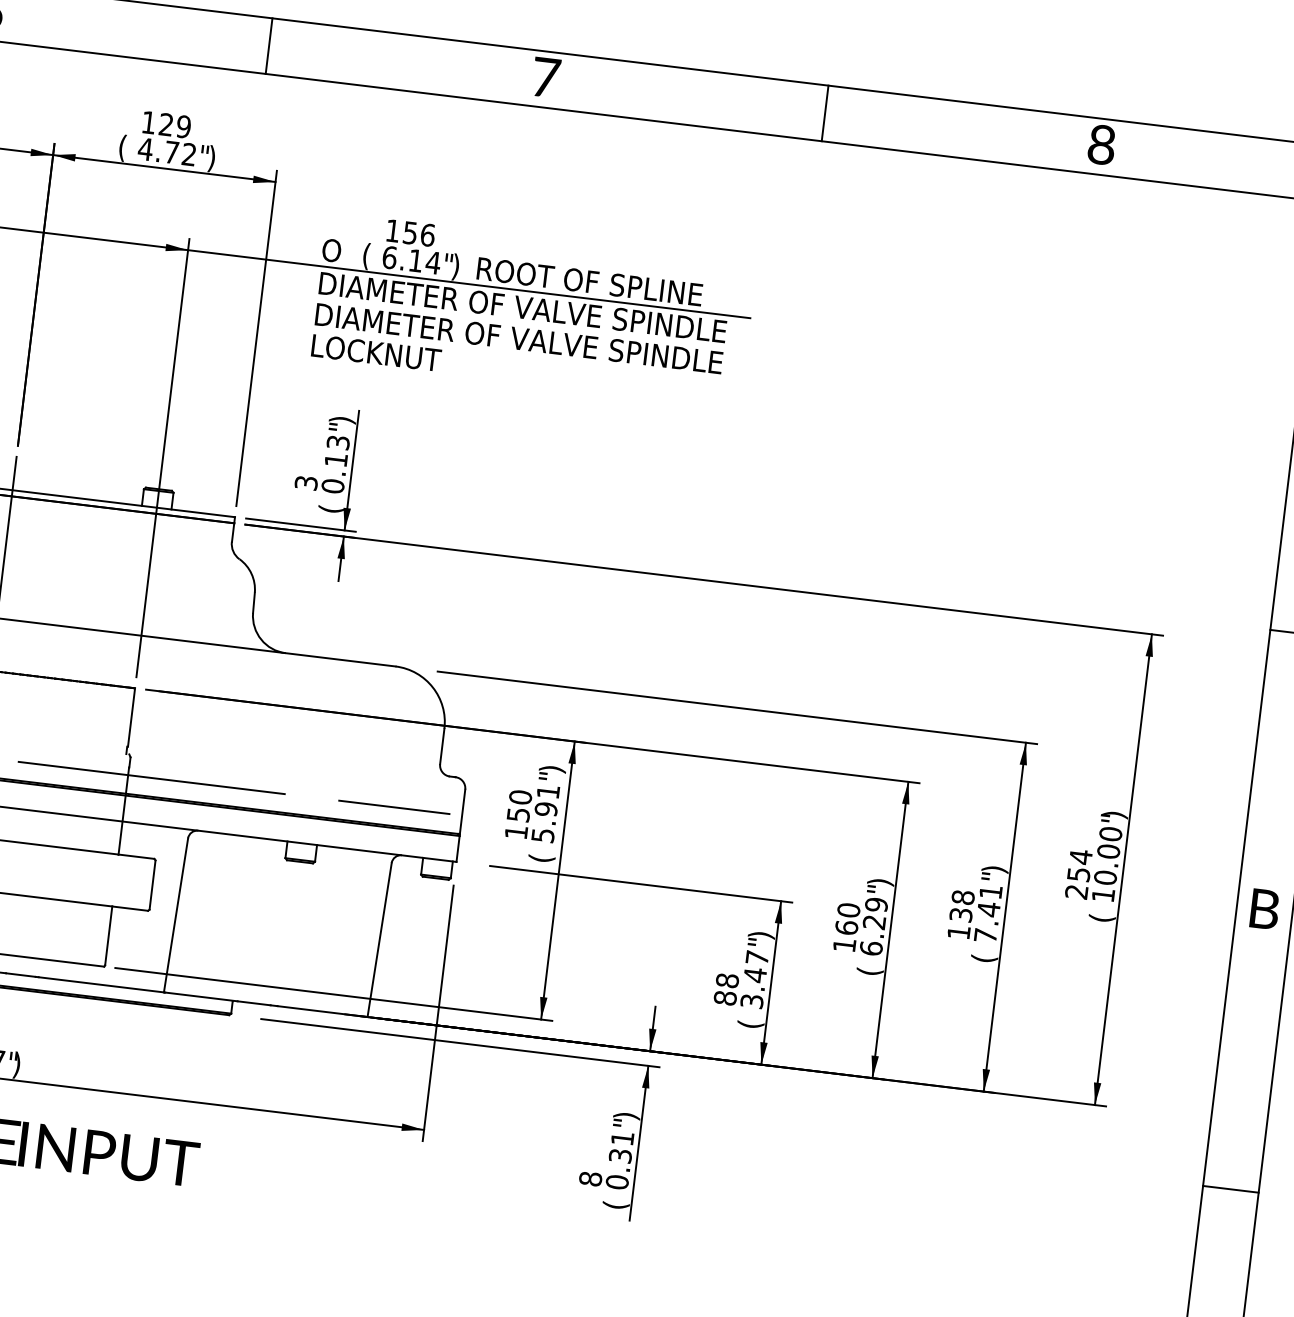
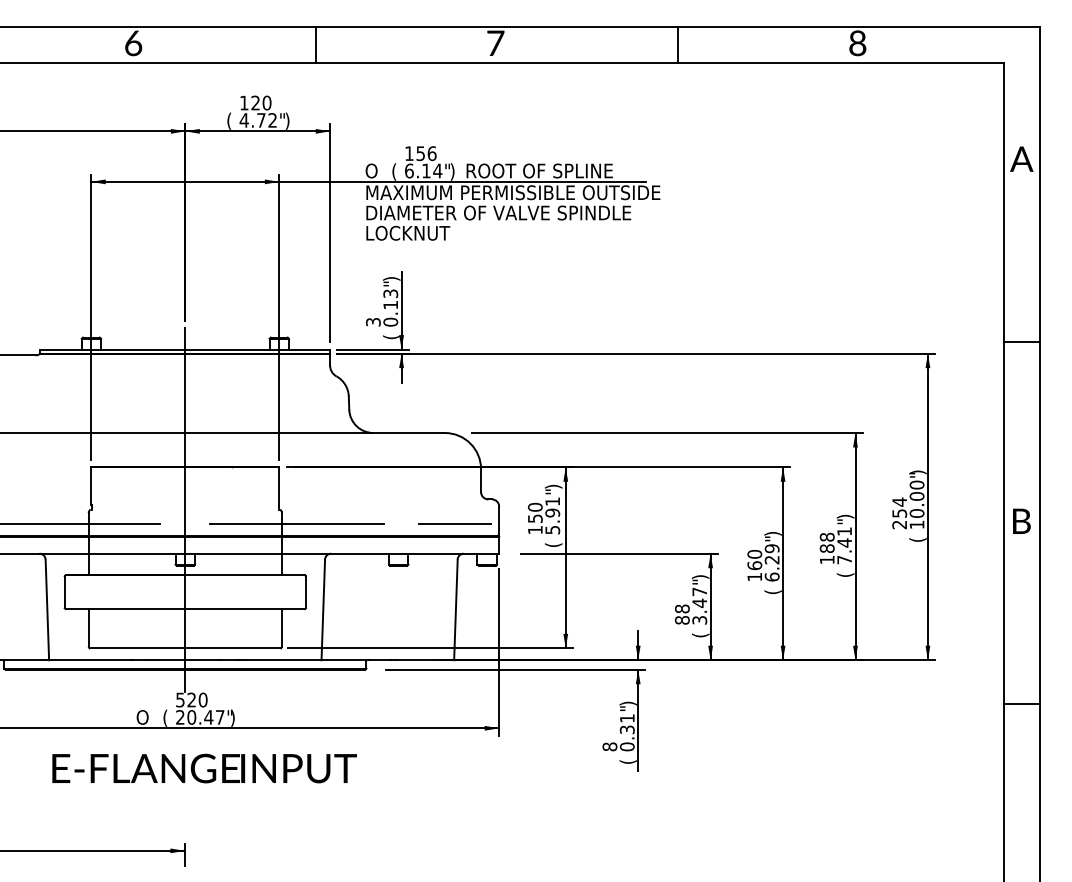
text: (182, 127) -> (266, 103), 129 -> 120
text: (547, 310) -> (514, 192), DIAMETER OF VALVE SPINDLE -> MAXIMUM PERMISSIBLE OUTSIDE
text: (959, 914) -> (826, 548), 138 -> 188

